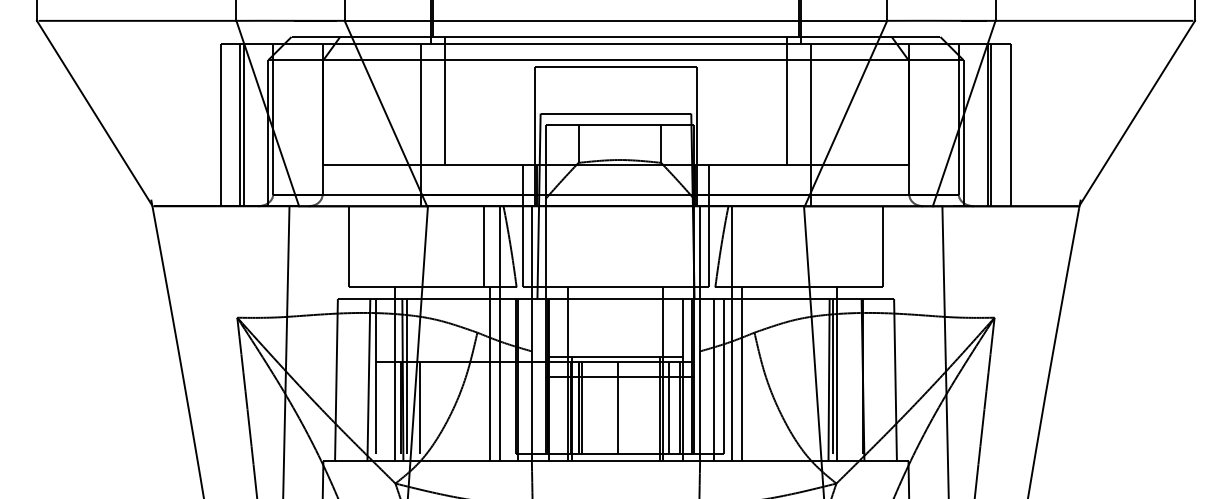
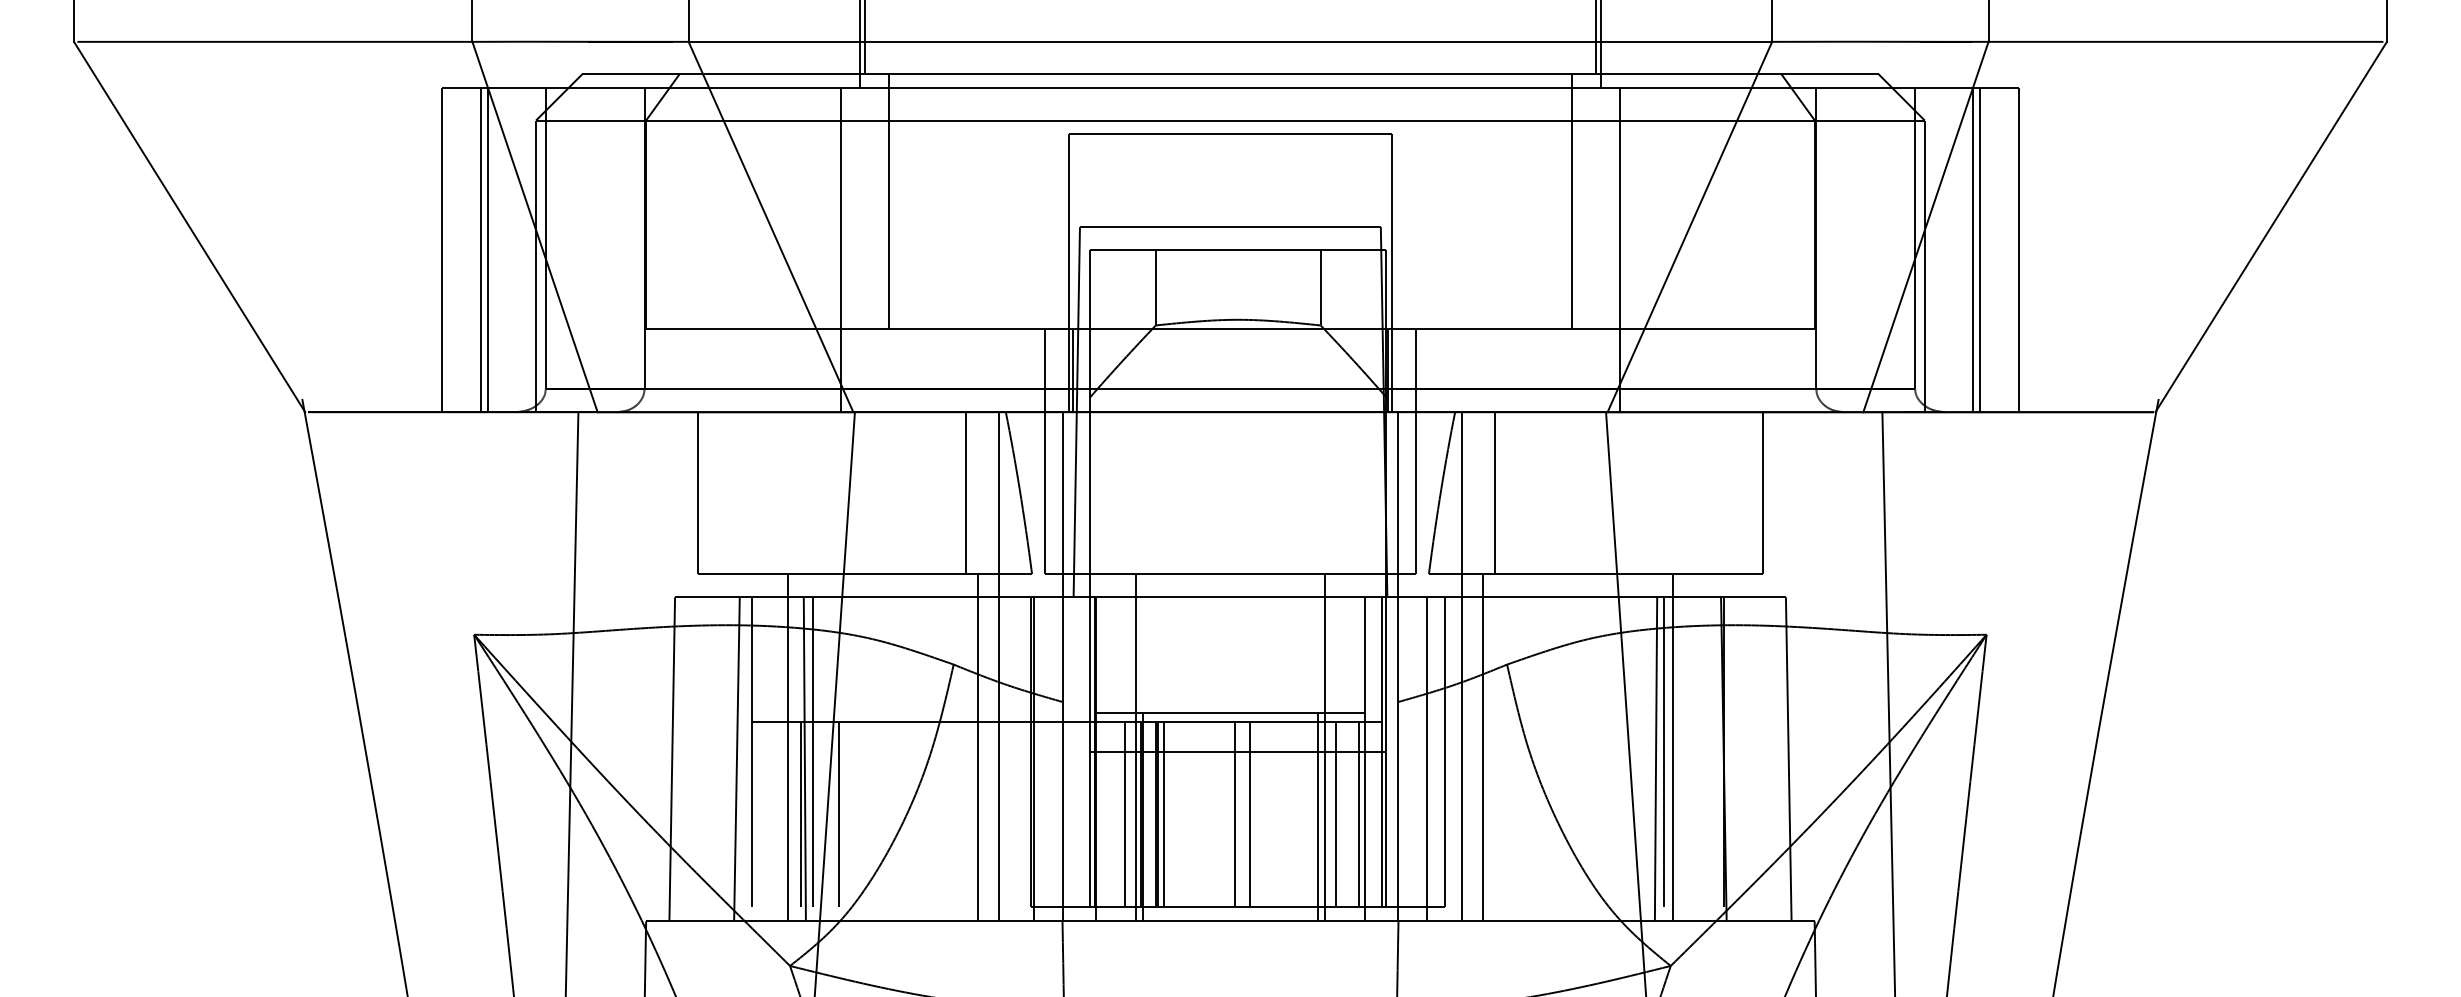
line: (748, 246) -> (1495, 492), added
line: (563, 407) -> (1125, 814), added
line: (625, 407) -> (1249, 814), added

